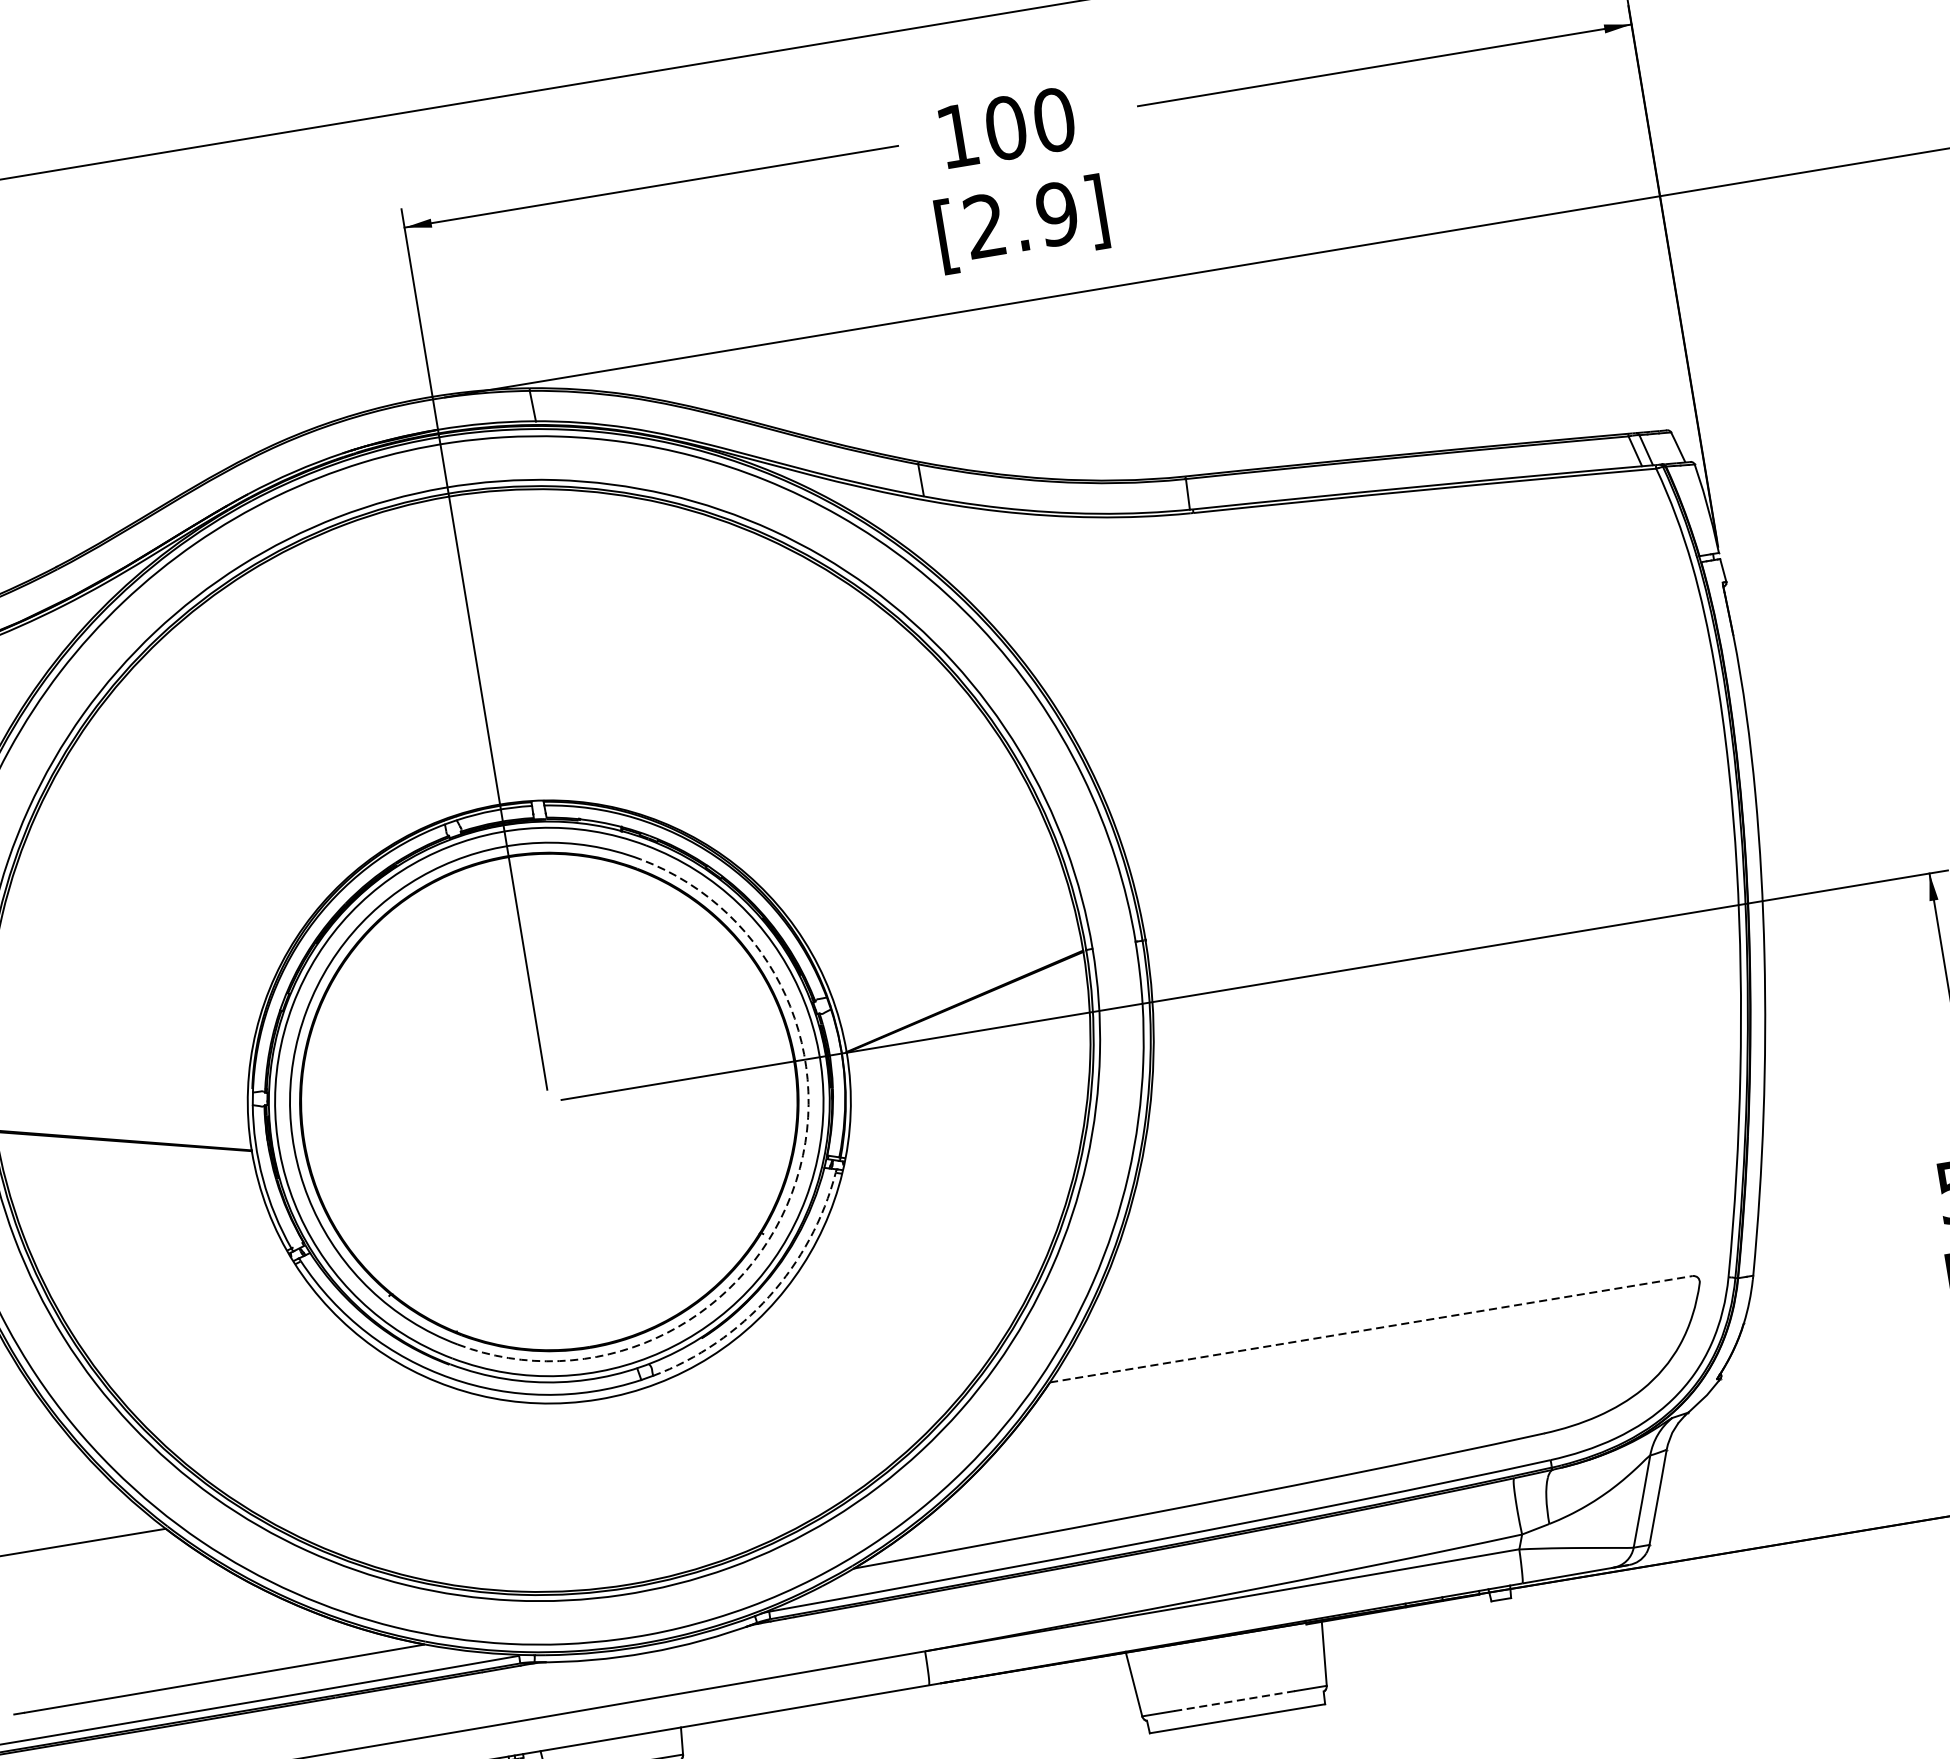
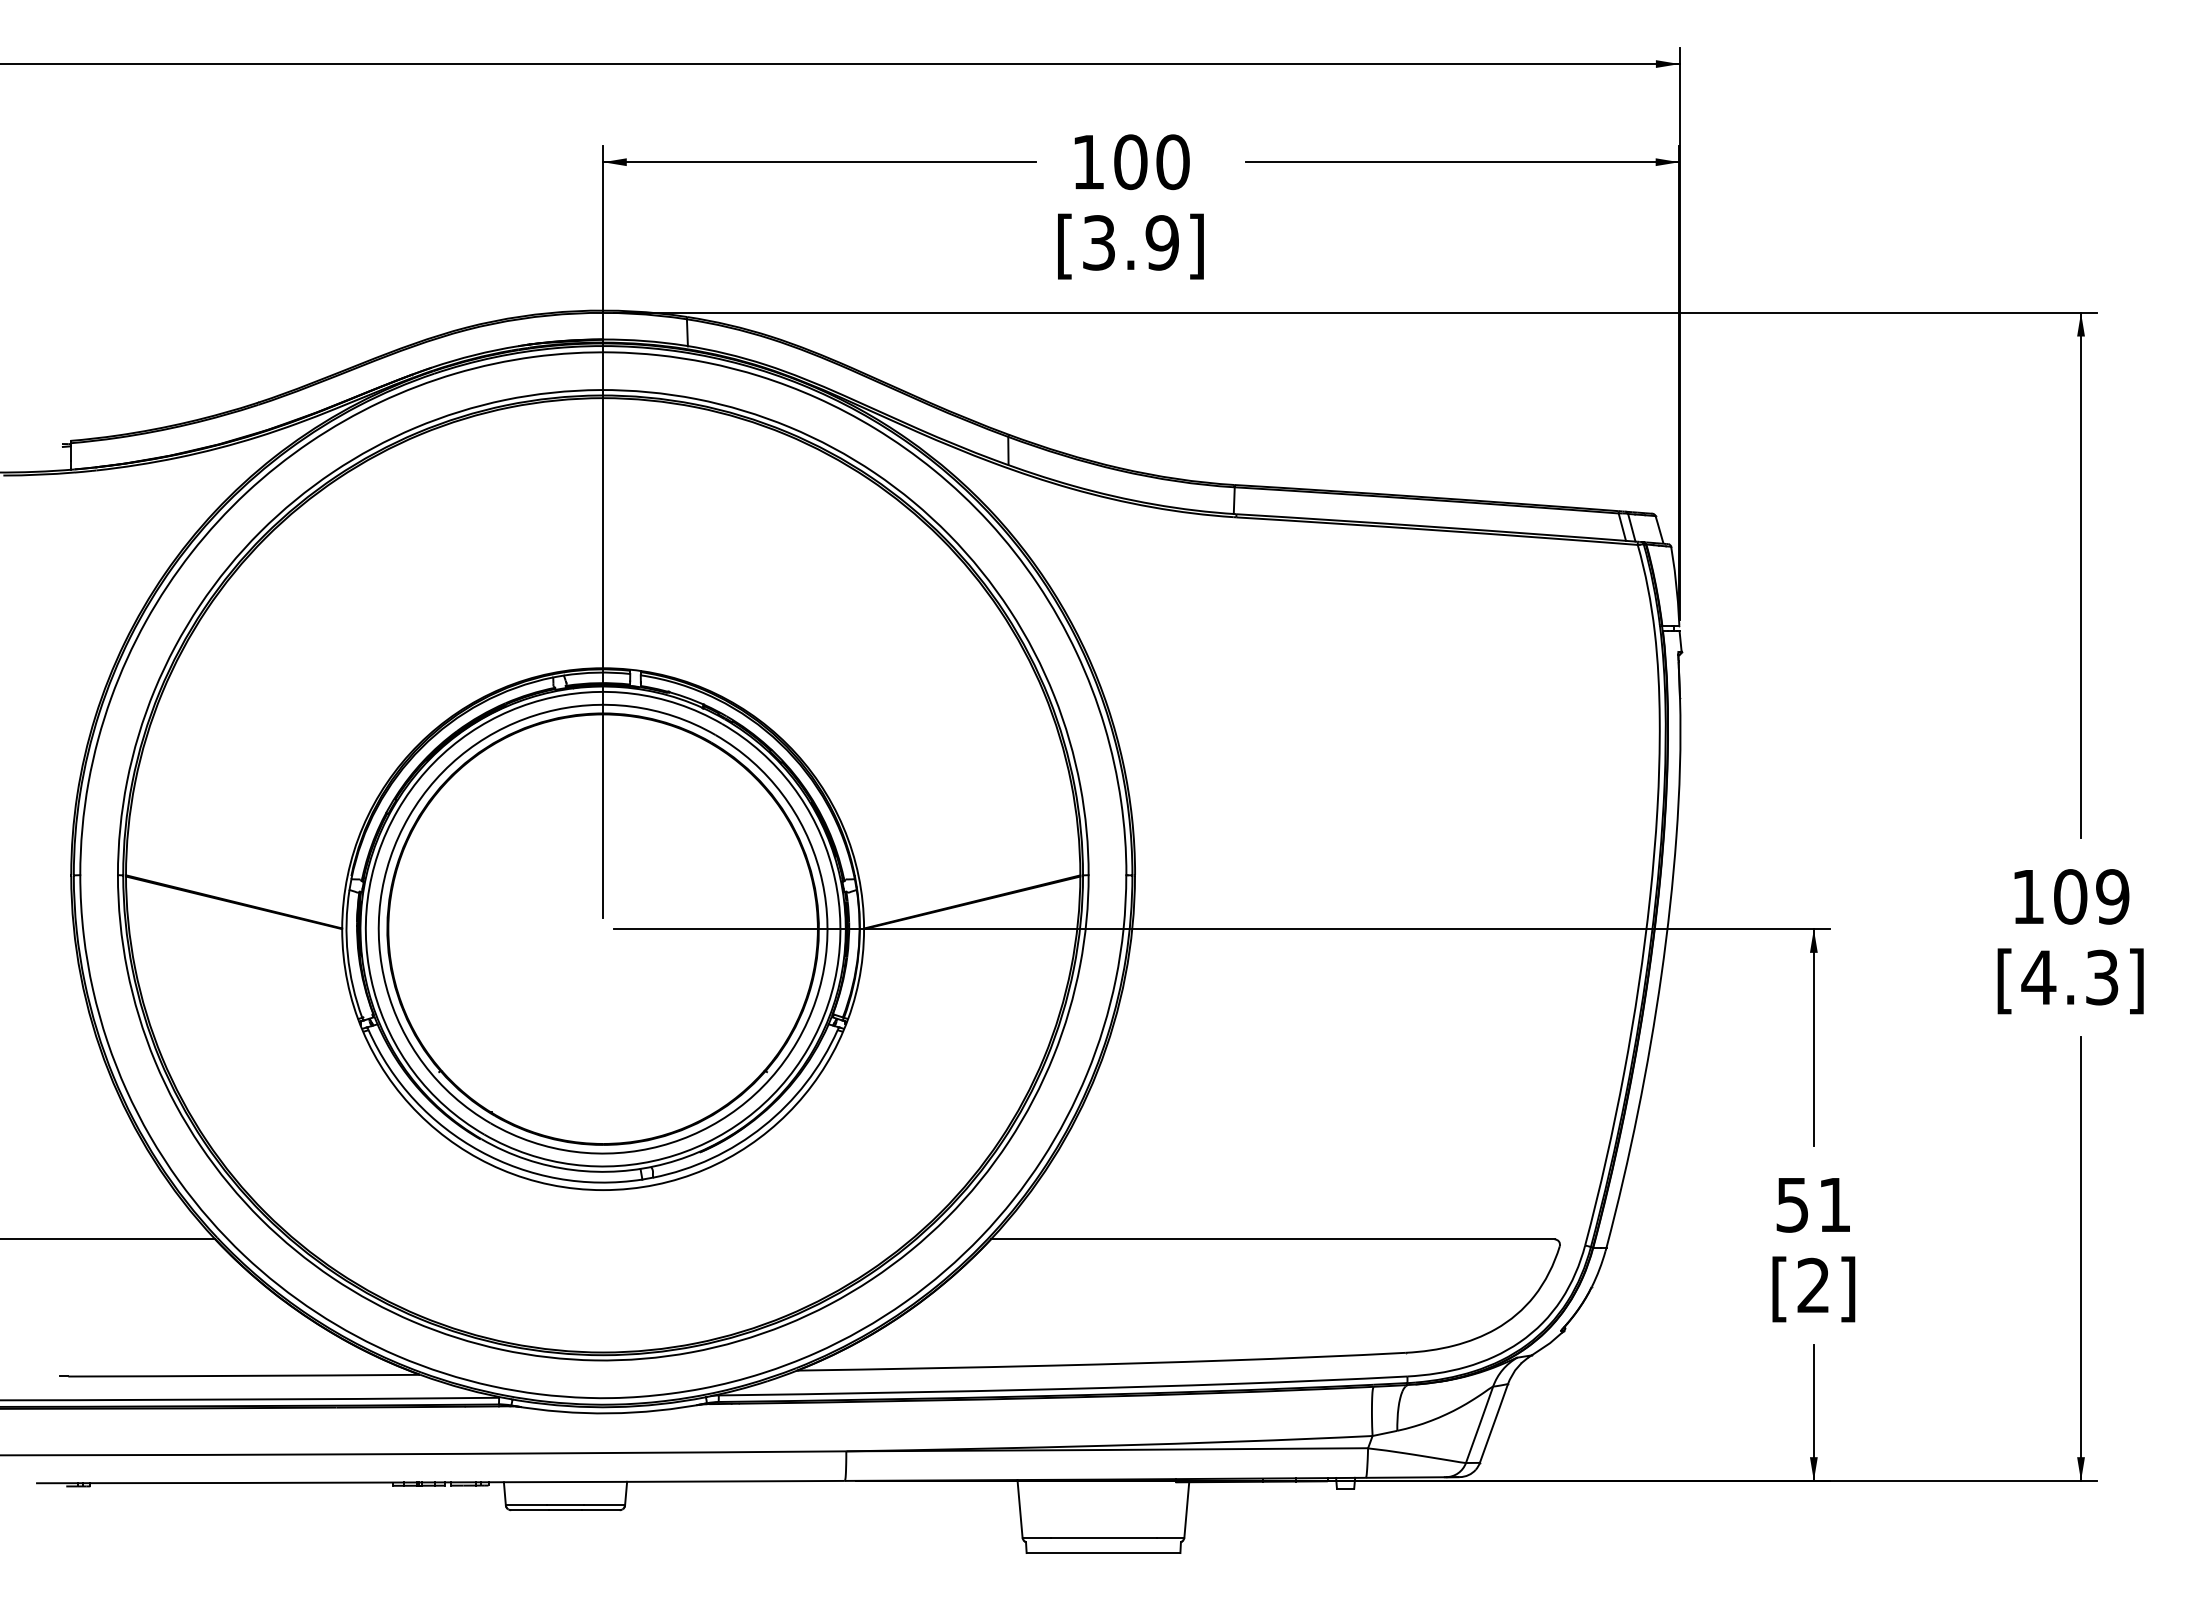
text: (984, 225) -> (1098, 242), [2.9] -> [3.9]
arc: (792, 1193) -> (797, 1041), dashed -> solid
arc: (769, 1296) -> (763, 1126), dashed -> solid
line: (1370, 1329) -> (1272, 1239), dashed -> solid
line: (1234, 1701) -> (1103, 1537), dashed -> solid

